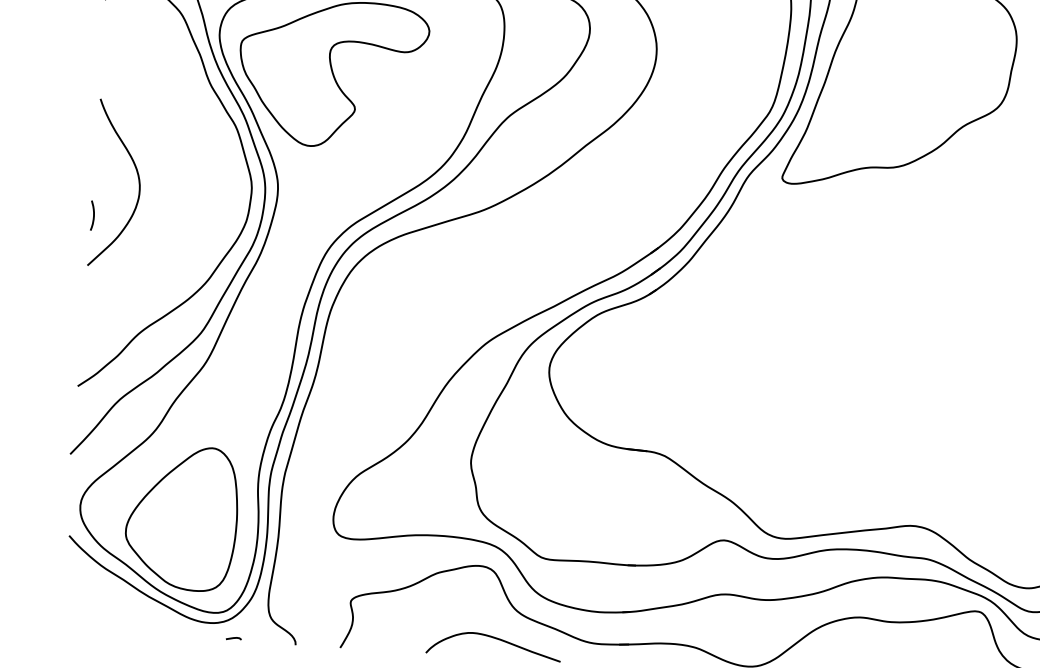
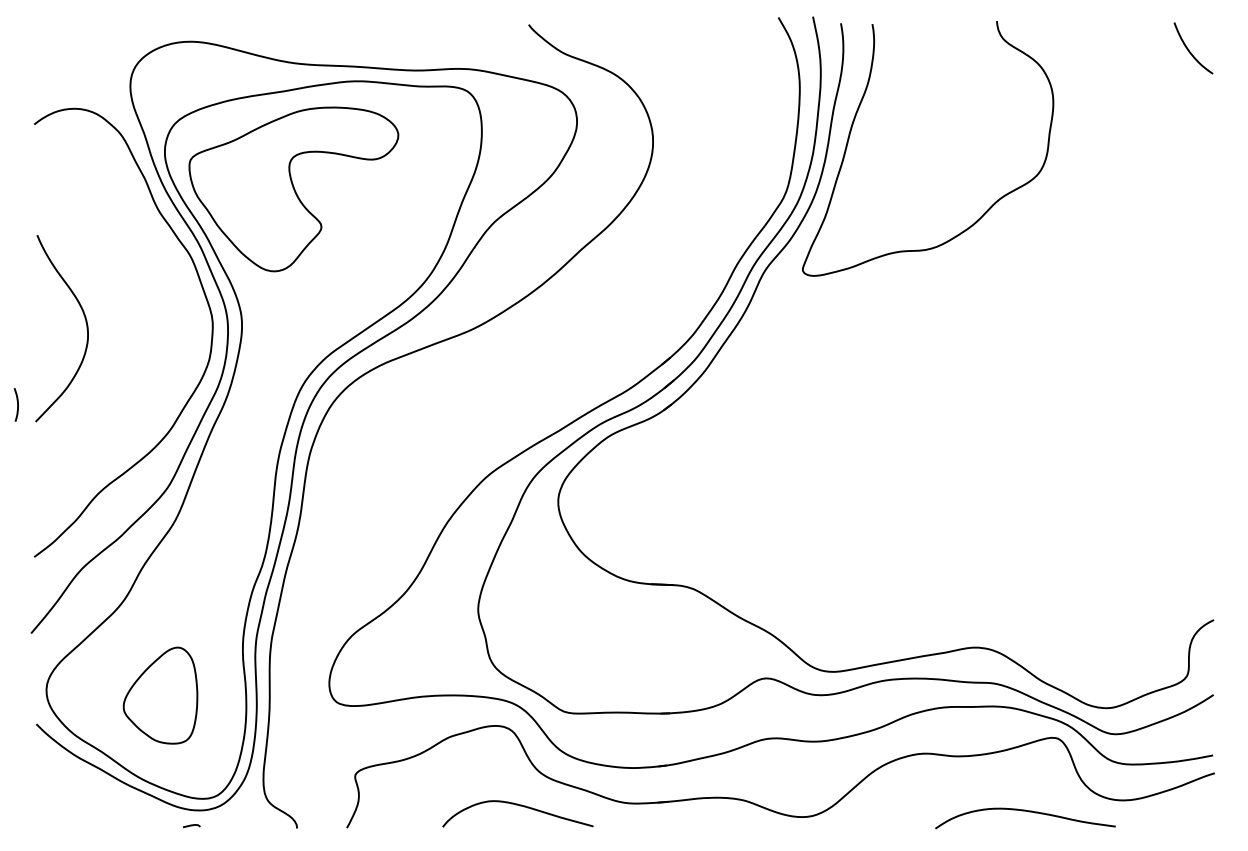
curve: (93, 215) -> (17, 404), moved
part: (181, 517) -> (160, 695), size x0.6
line: (233, 639) -> (191, 826), moved

